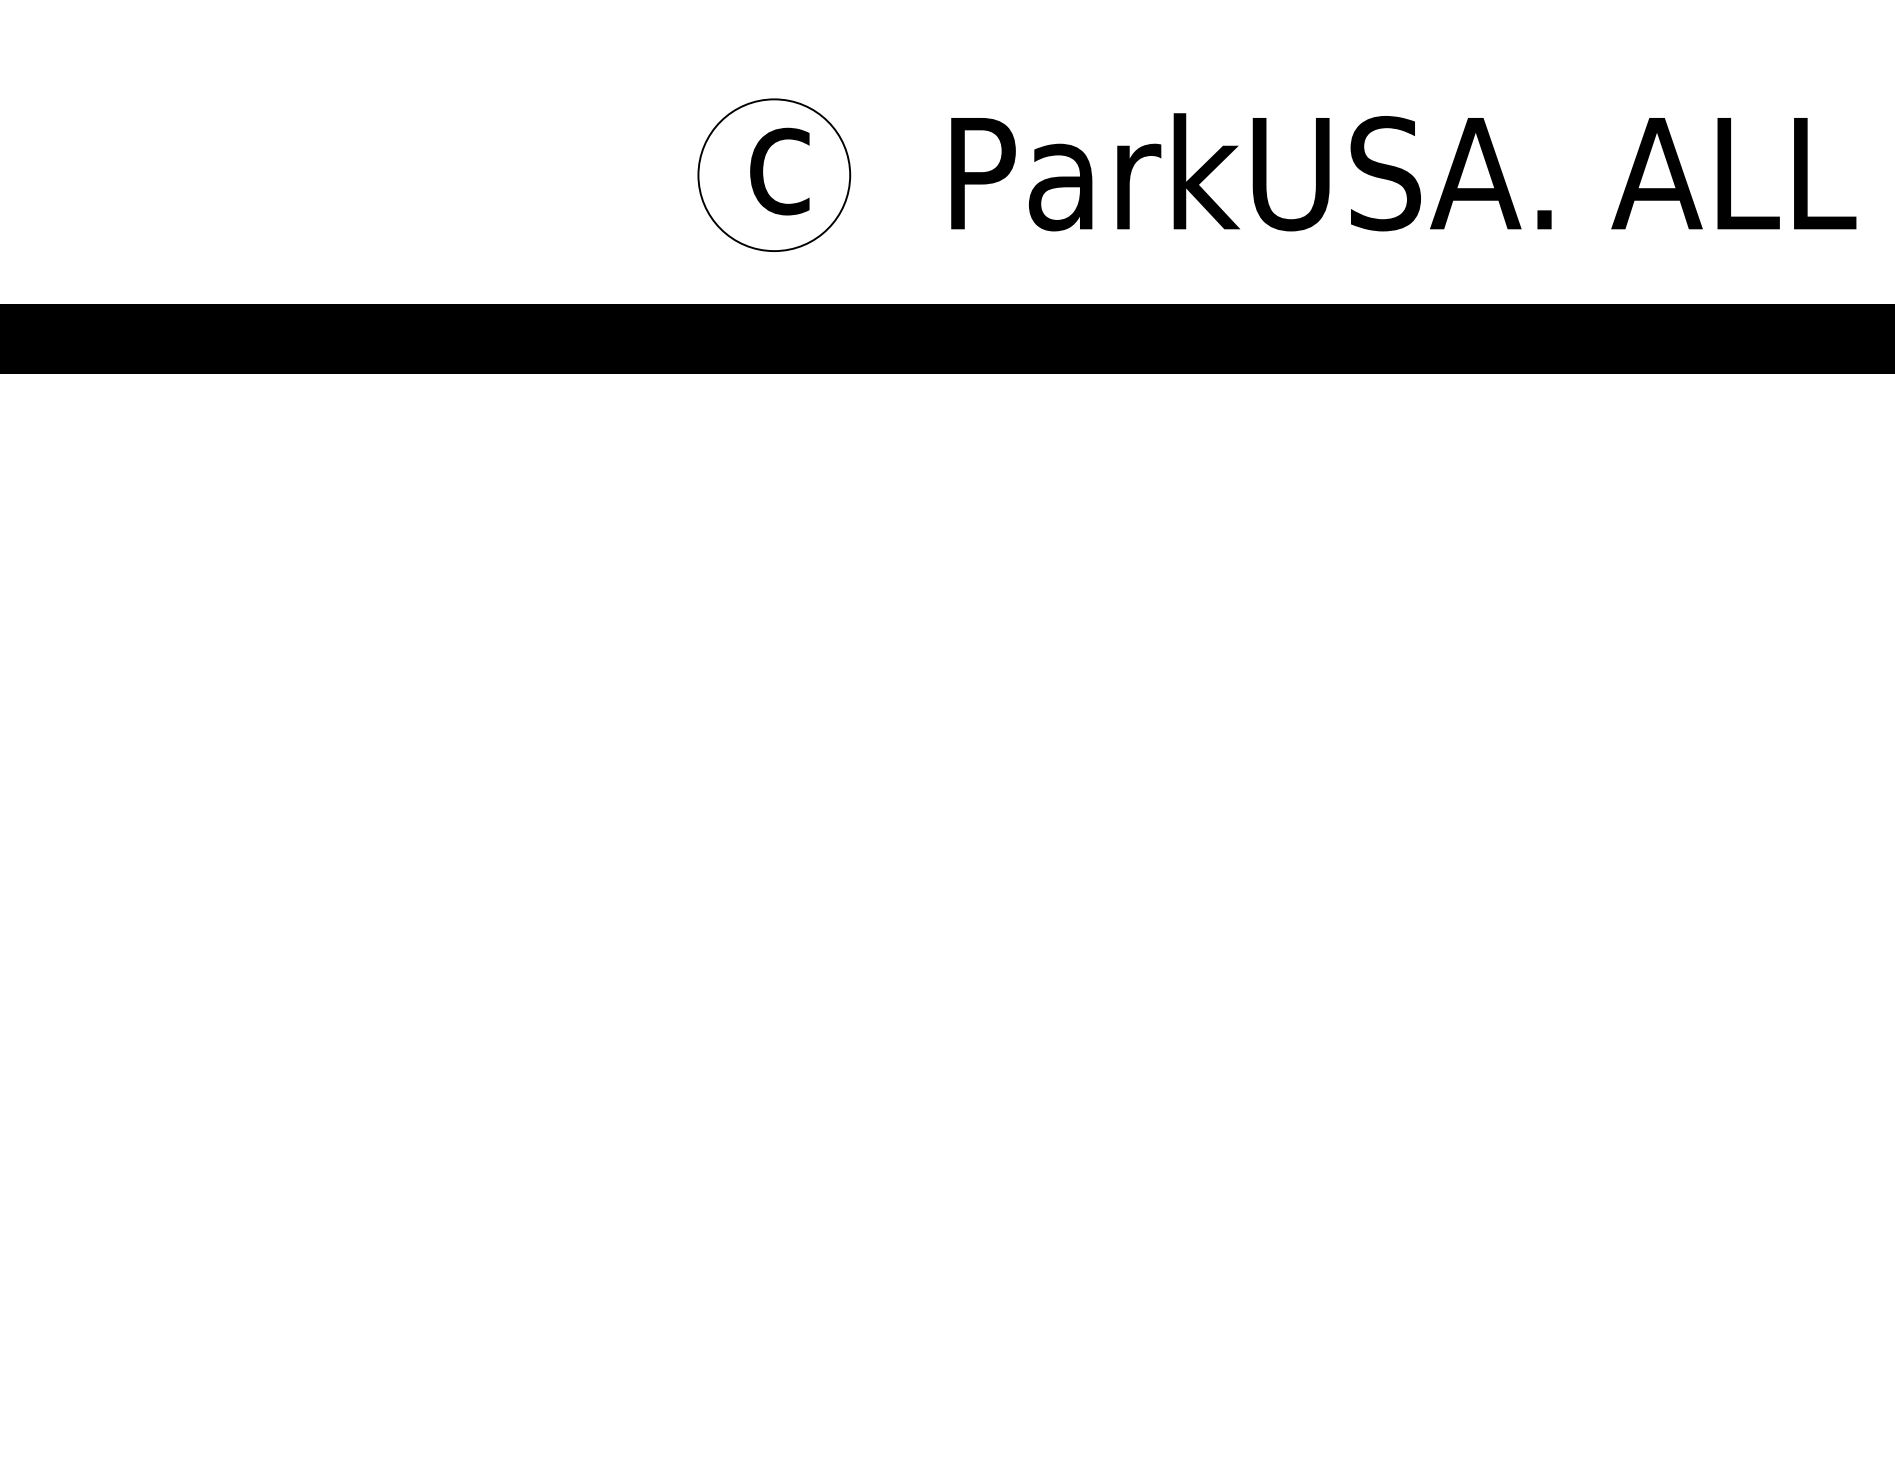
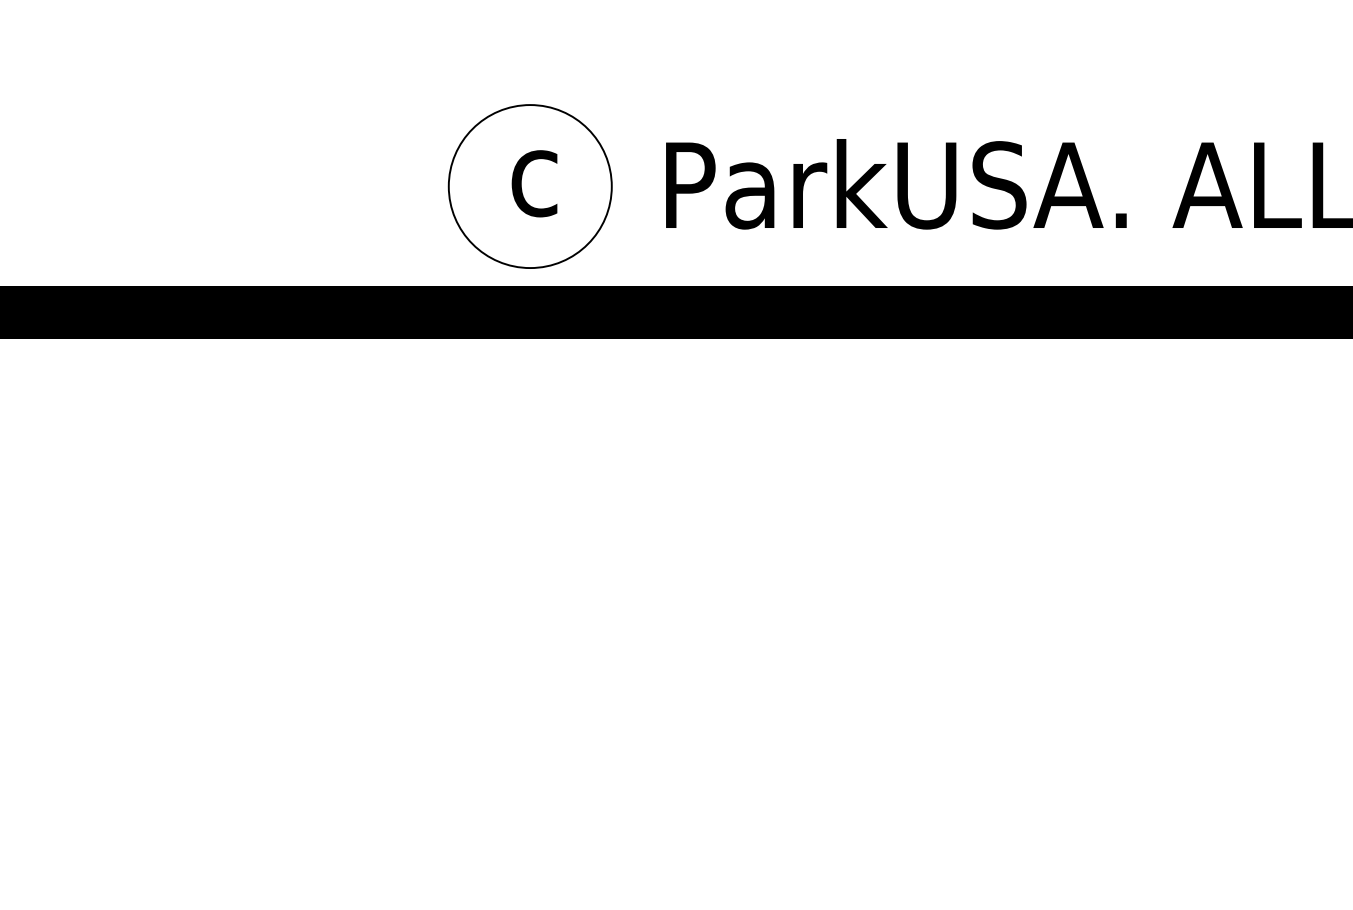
circle: (774, 175) -> (530, 186), size x1.4

